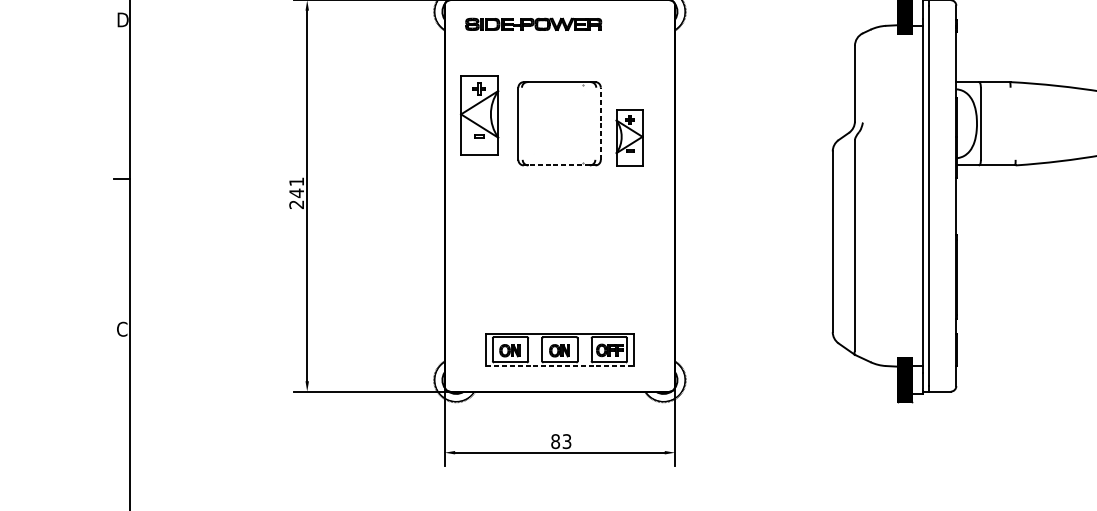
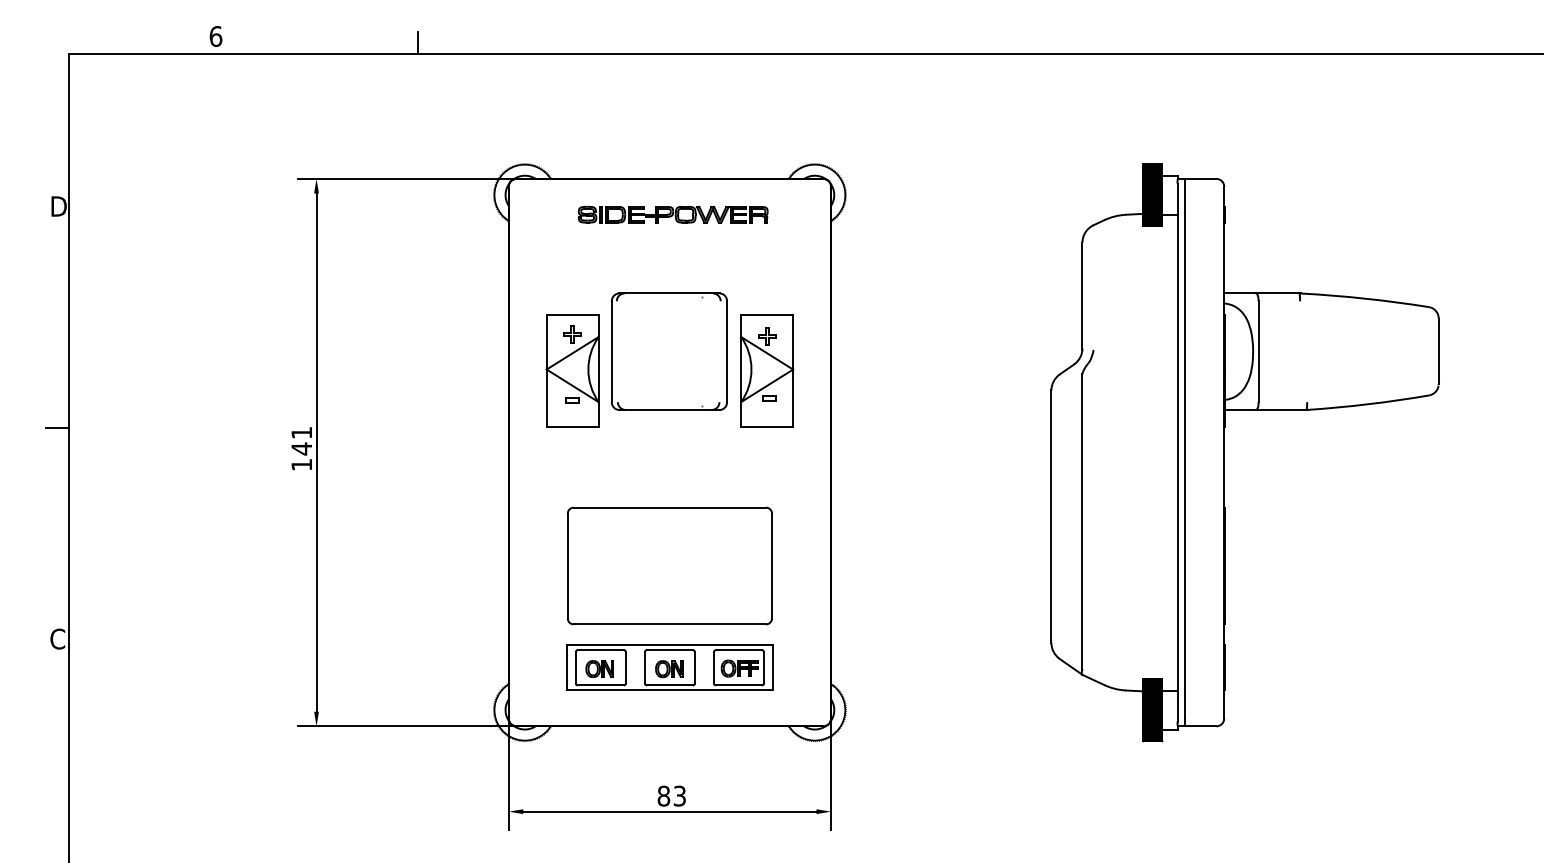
part: (533, 24) -> (672, 214), moved
part: (479, 115) -> (572, 370), moved
line: (601, 123) -> (727, 351), dashed -> solid
part: (629, 137) -> (767, 370), size x1.43
line: (558, 165) -> (668, 409), dashed -> solid
text: (296, 204) -> (301, 464), 241 -> 141
part: (559, 276) -> (669, 565), added
line: (560, 366) -> (670, 690), dashed -> solid

